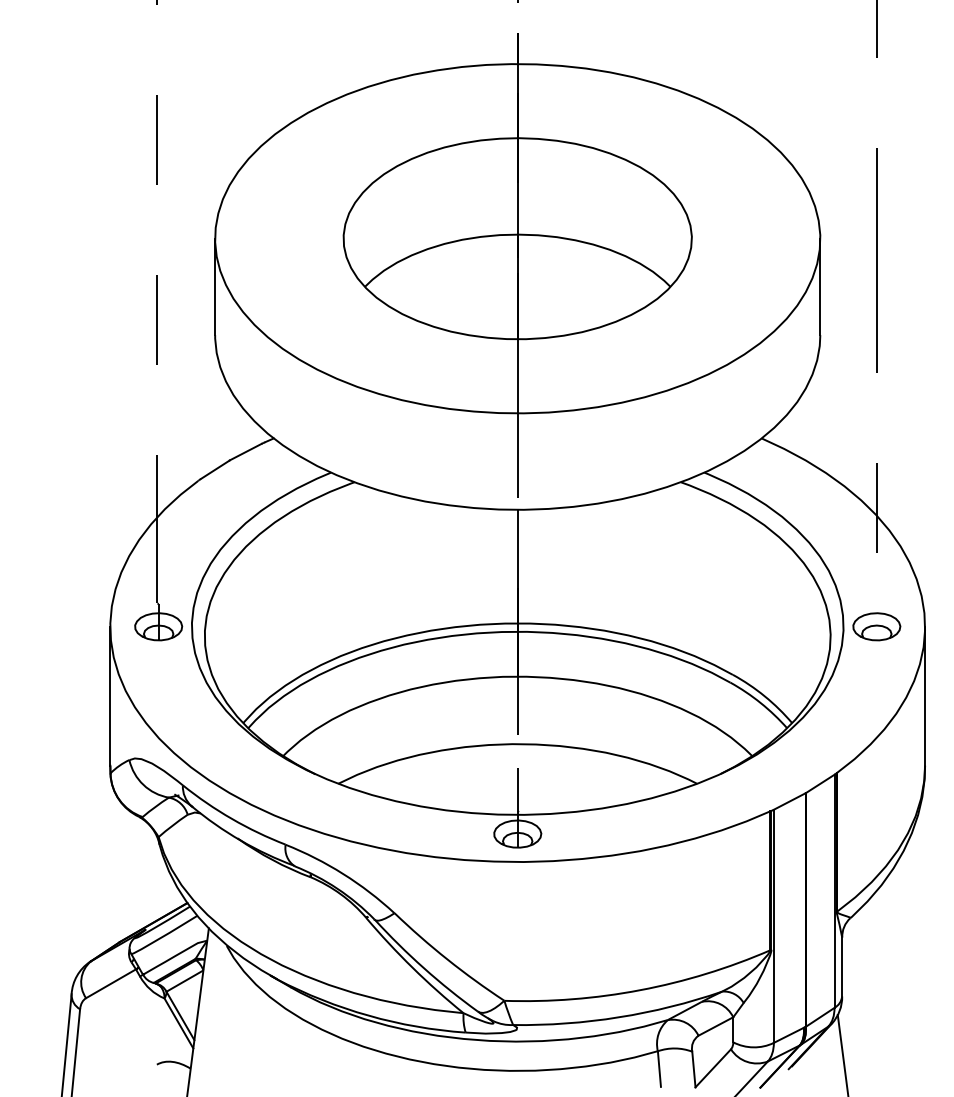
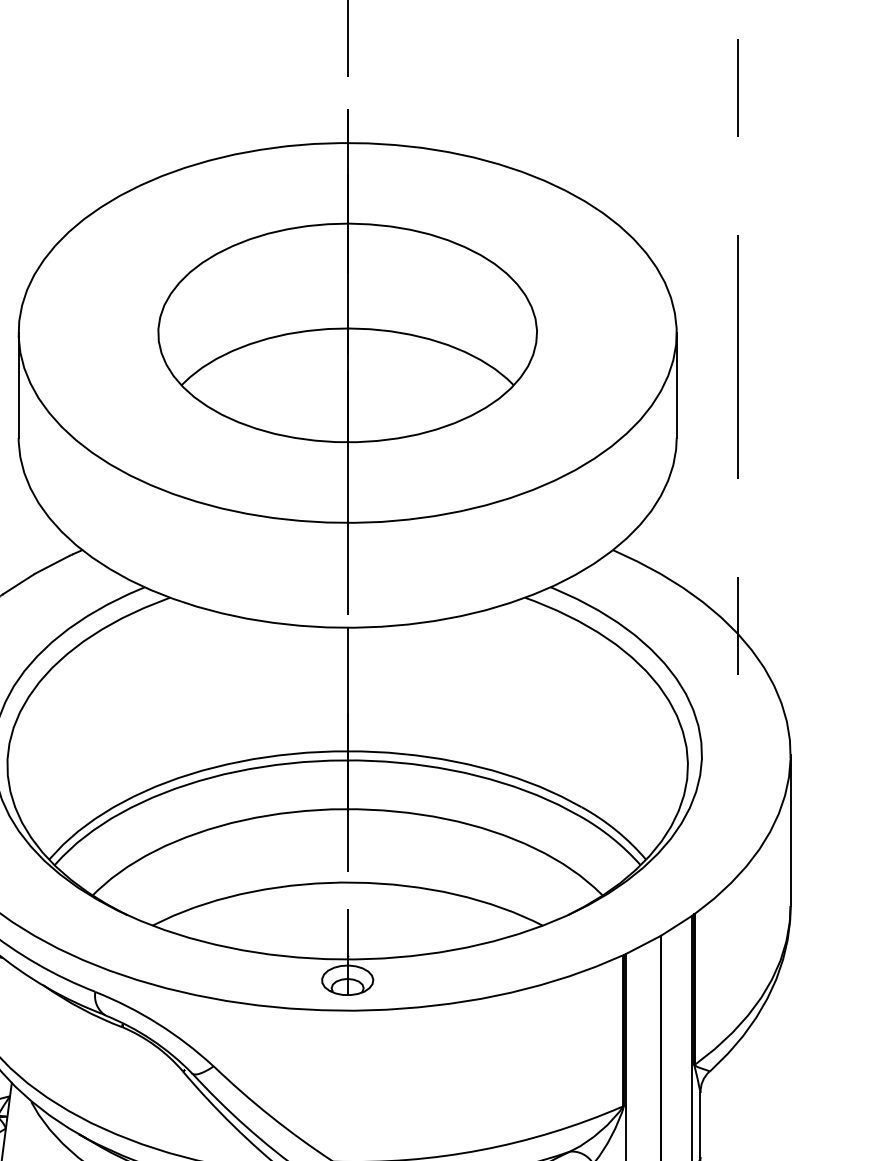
part: (876, 626) -> (737, 754), removed

